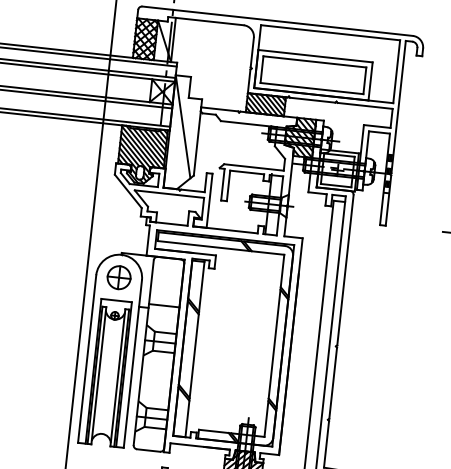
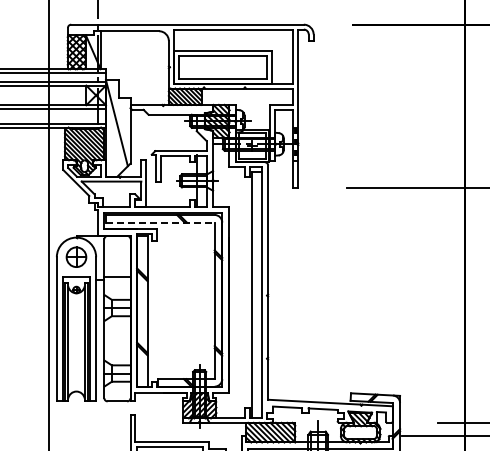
line: (221, 247) -> (160, 222), solid -> dashed

